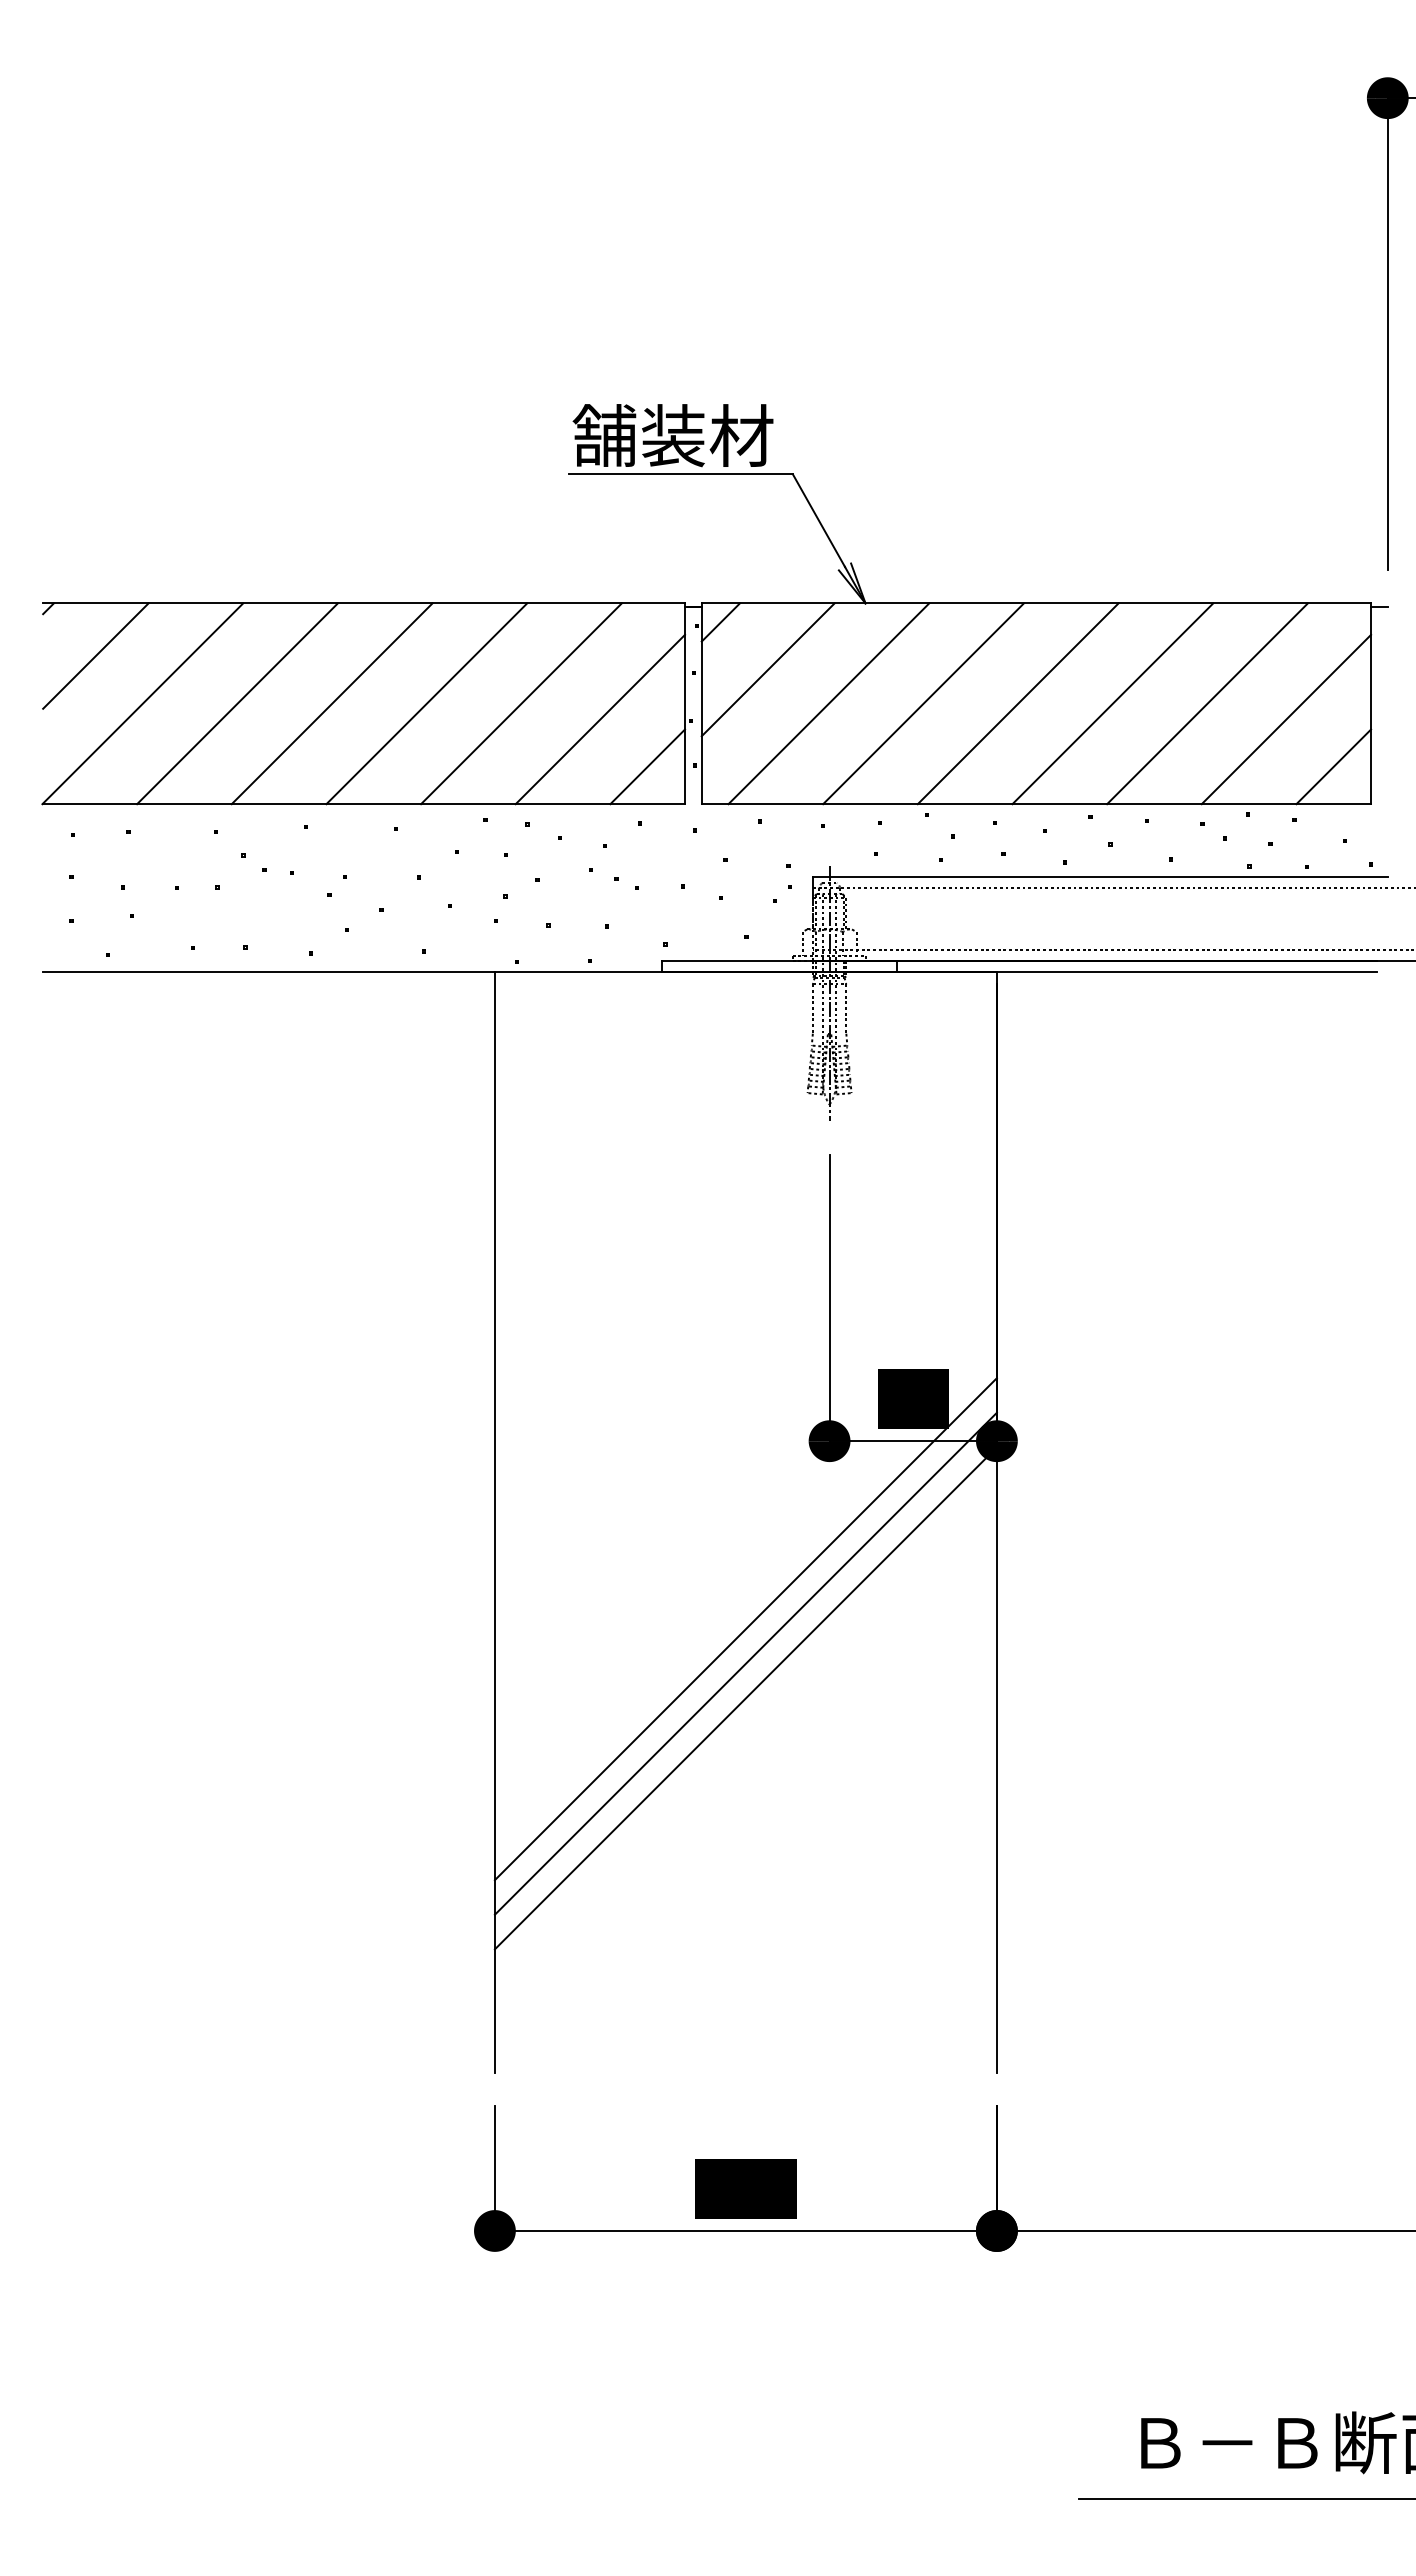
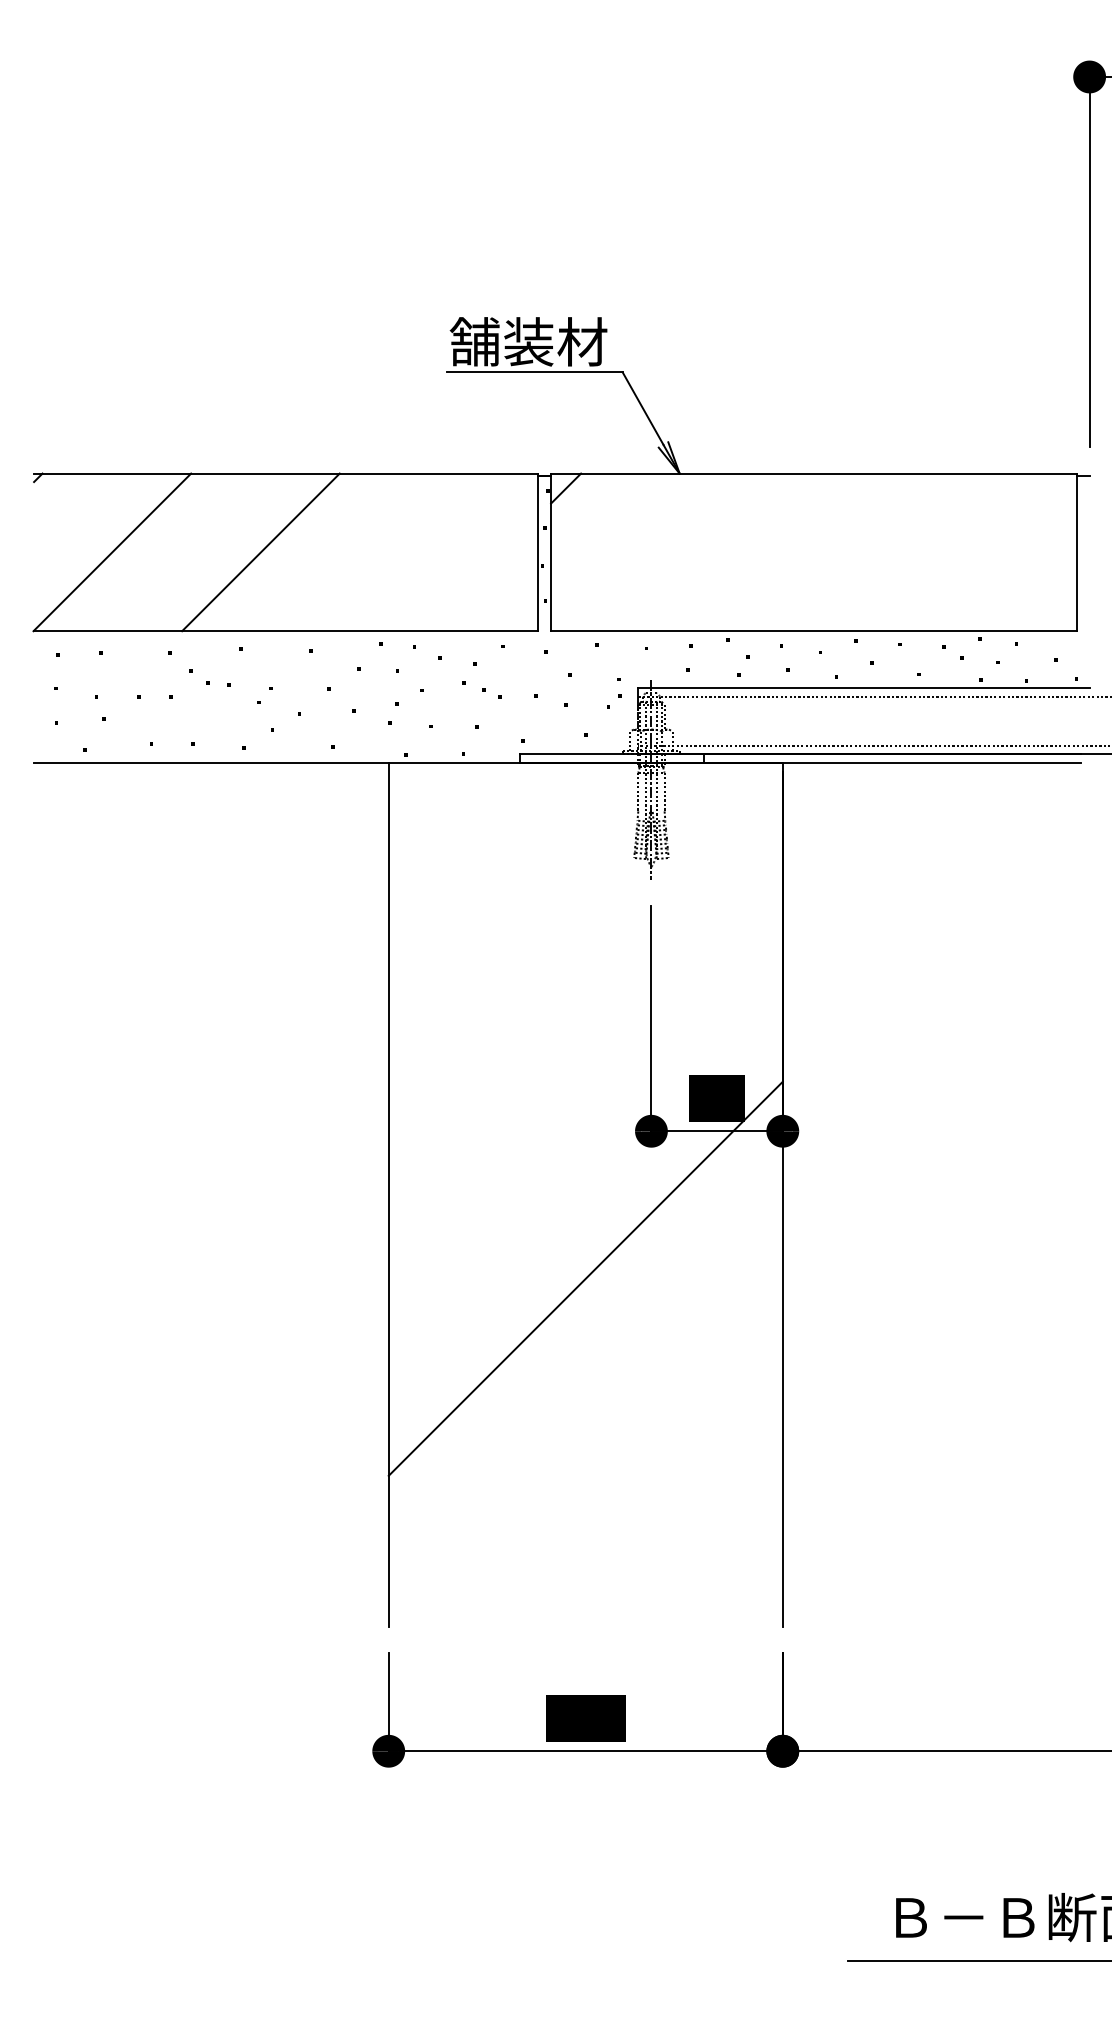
line: (95, 655) -> (75, 514), removed
line: (767, 669) -> (602, 525), removed
line: (237, 703) -> (186, 552), removed
line: (426, 703) -> (335, 552), removed
line: (521, 703) -> (409, 552), removed
line: (828, 703) -> (650, 552), removed
line: (923, 703) -> (725, 552), removed
line: (1017, 703) -> (798, 552), removed
line: (1112, 703) -> (873, 552), removed
line: (1207, 703) -> (948, 552), removed
line: (600, 719) -> (471, 564), removed
line: (1286, 719) -> (1010, 564), removed
line: (647, 766) -> (508, 601), removed
line: (1333, 766) -> (1047, 601), removed
line: (745, 1663) -> (585, 1305), removed
line: (745, 1698) -> (585, 1333), removed

